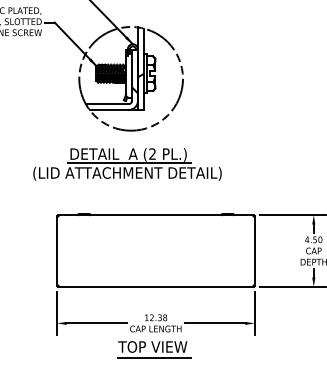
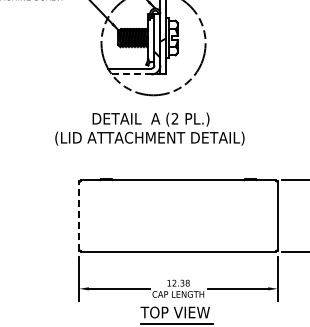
line: (109, 109) -> (131, 74), solid -> dashed
line: (129, 162) -> (151, 127), removed
line: (57, 251) -> (79, 216), solid -> dashed

